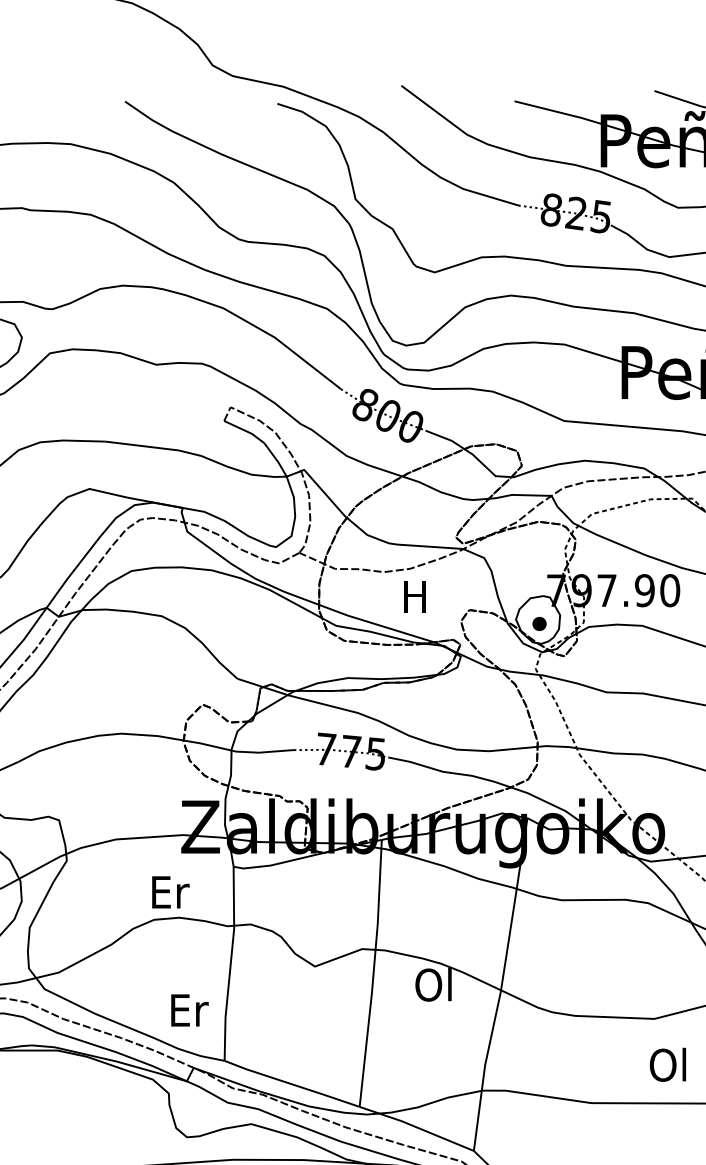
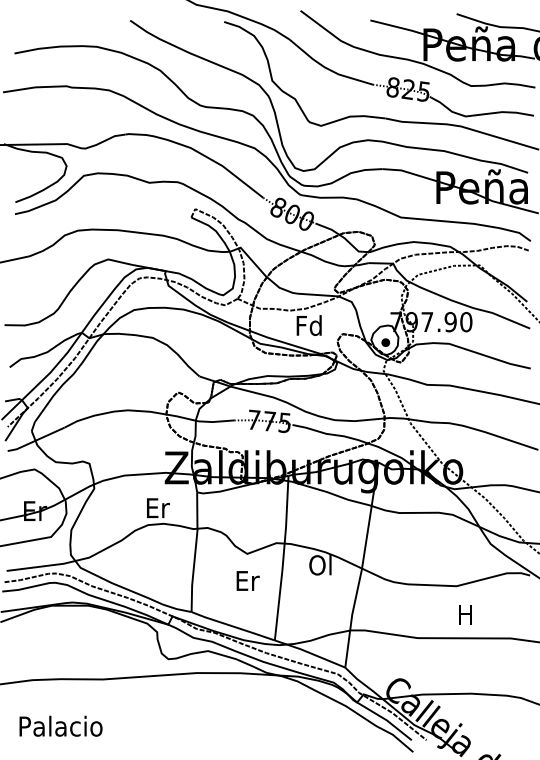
text: (414, 596) -> (308, 325), H -> Fd
text: (188, 1009) -> (247, 580), moved
text: (667, 1064) -> (464, 614), Ol -> H

